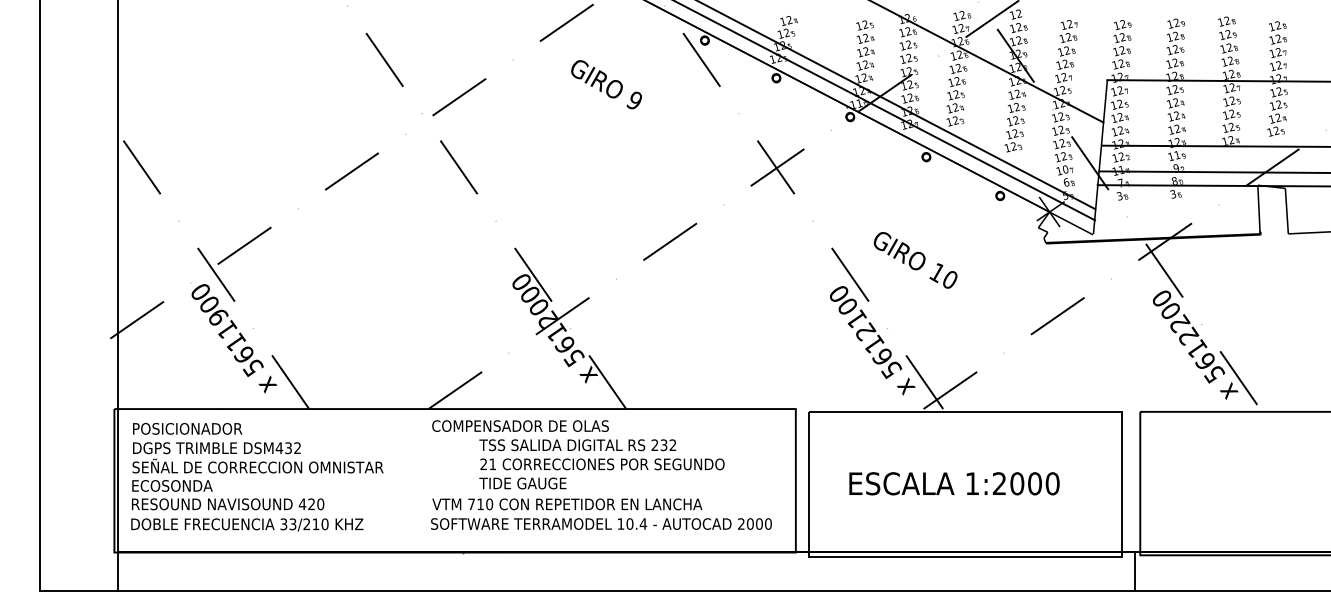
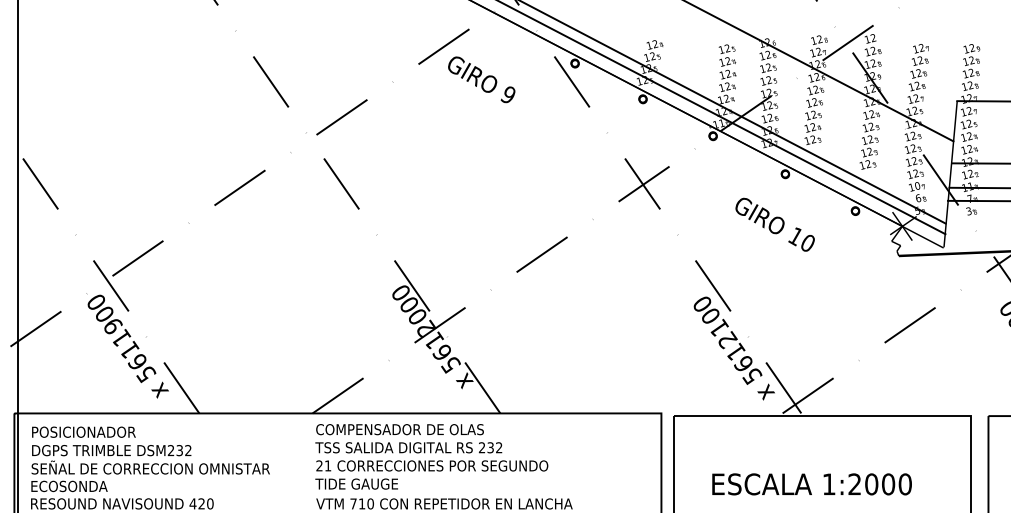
text: (606, 84) -> (481, 79), moved
text: (915, 260) -> (775, 224), moved
text: (279, 447) -> (171, 449), DSM432 -> DSM232
text: (601, 464) -> (431, 466), moved

